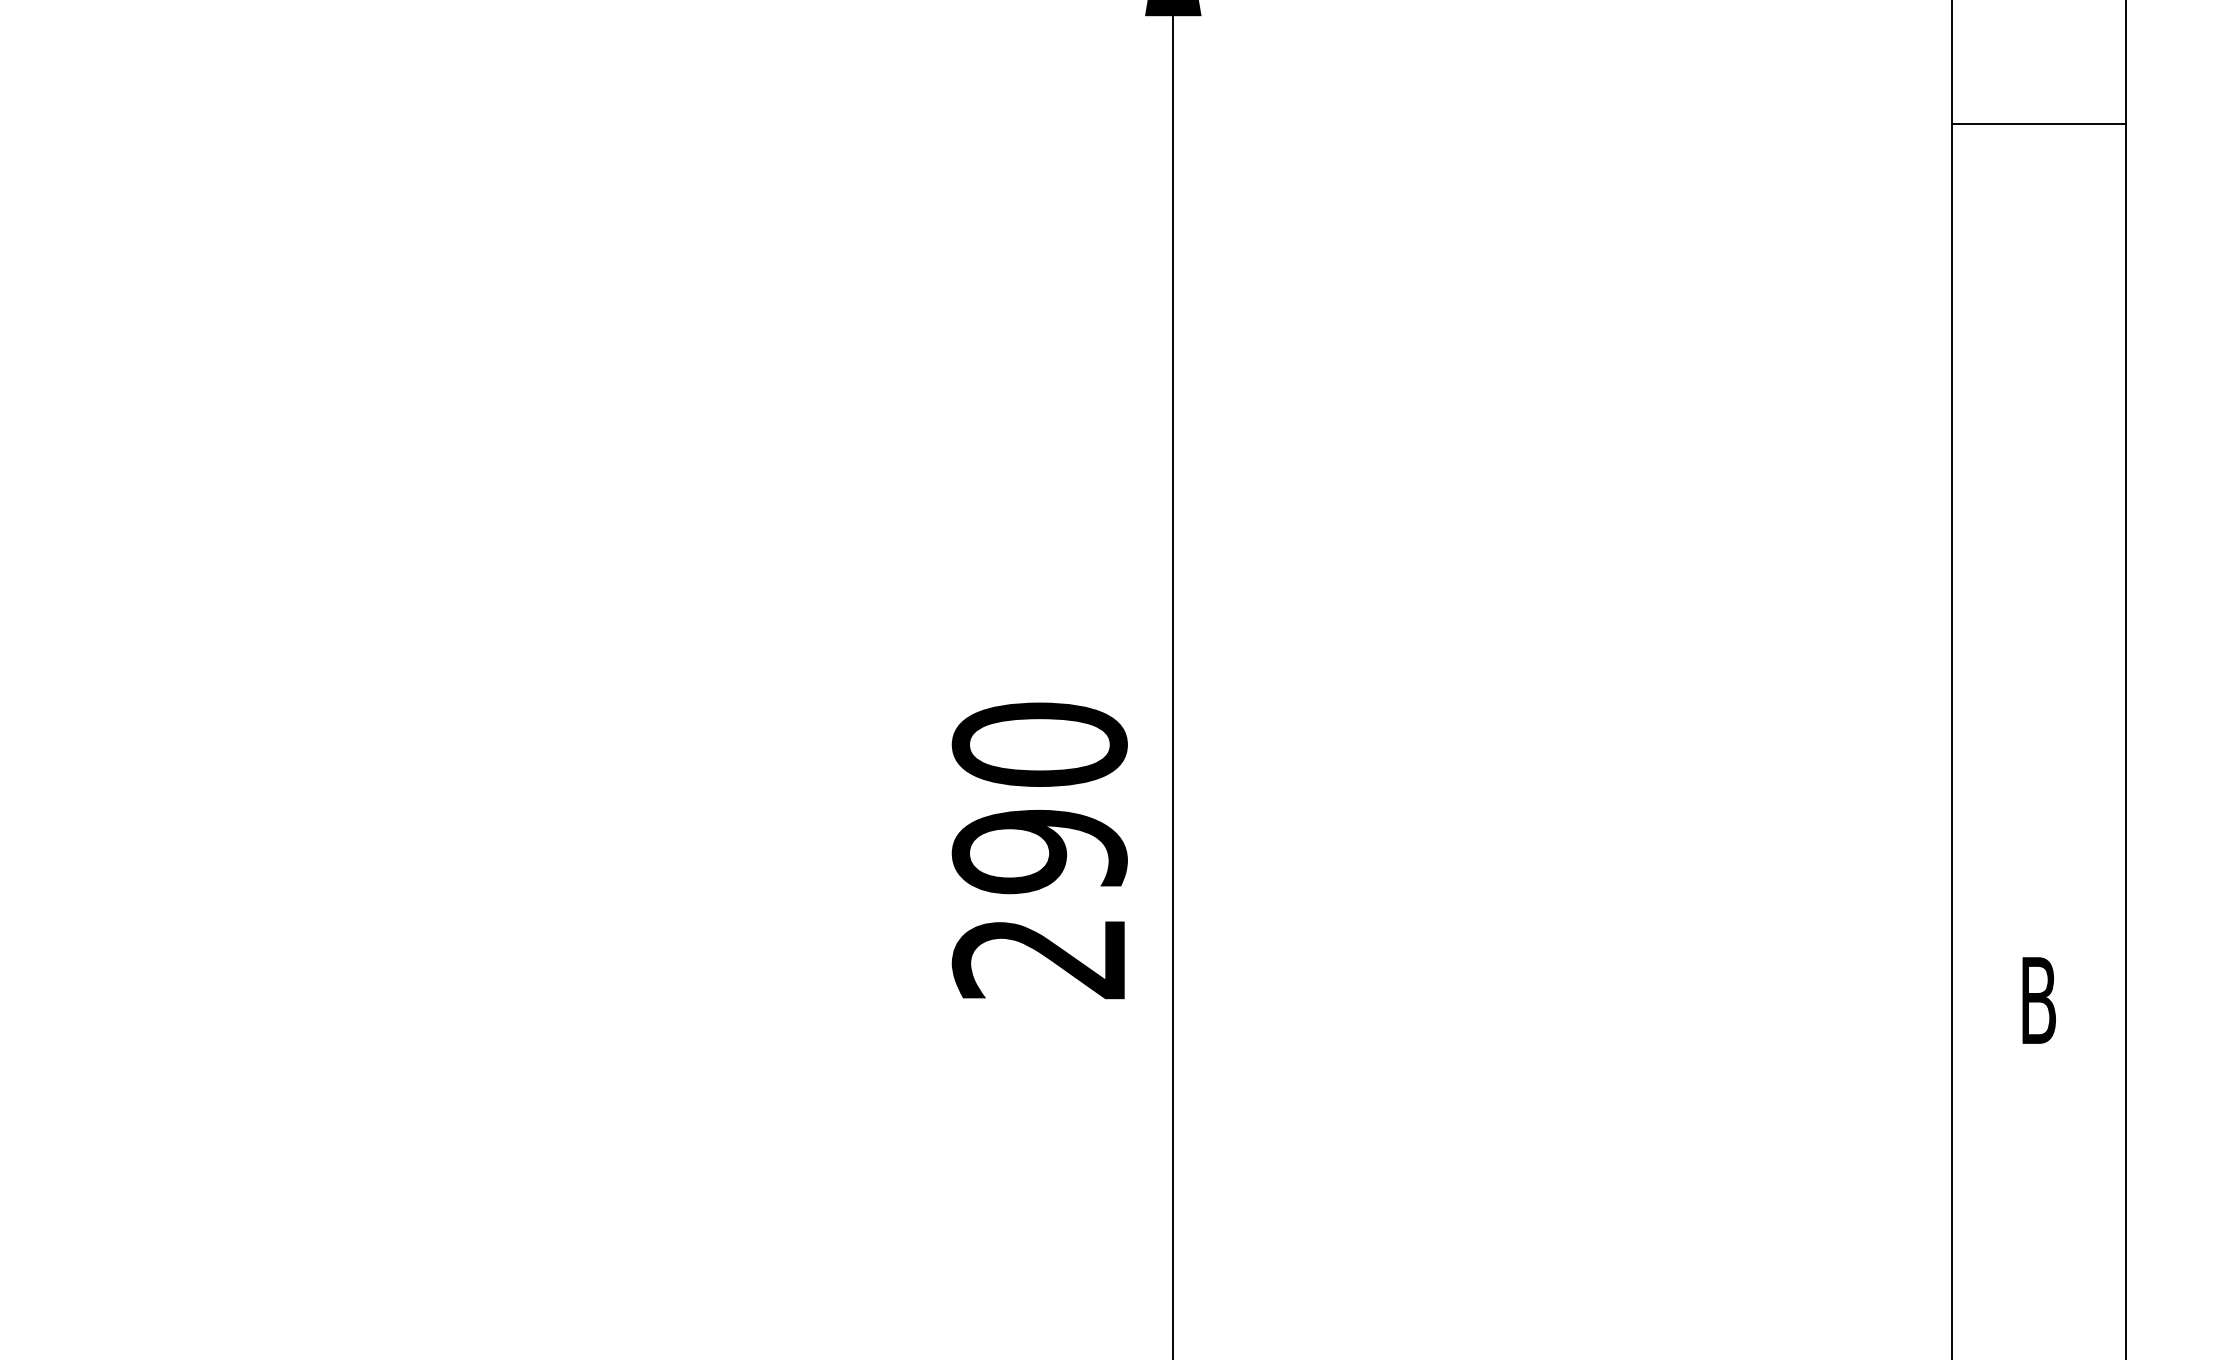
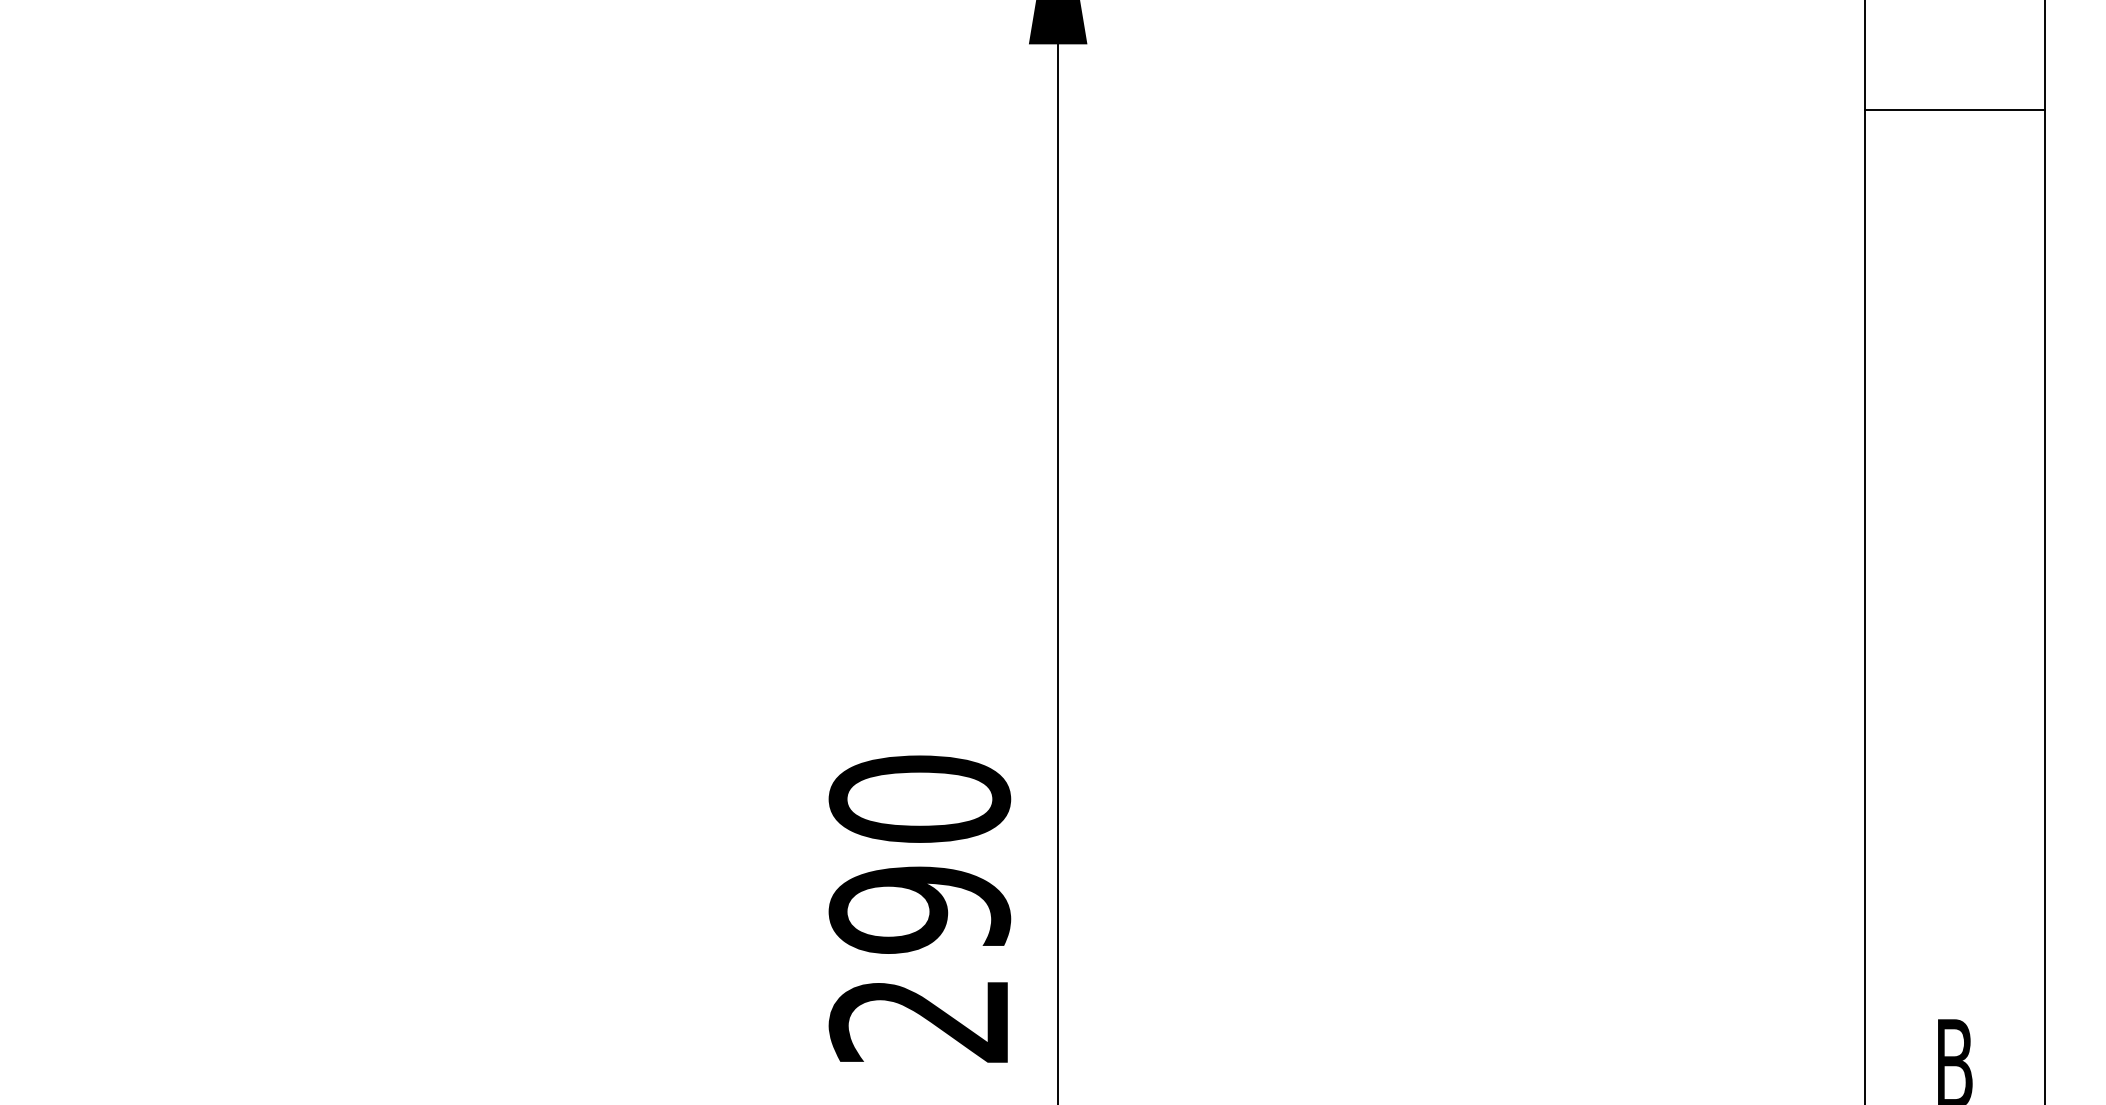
line: (2038, 124) -> (1954, 109), moved

